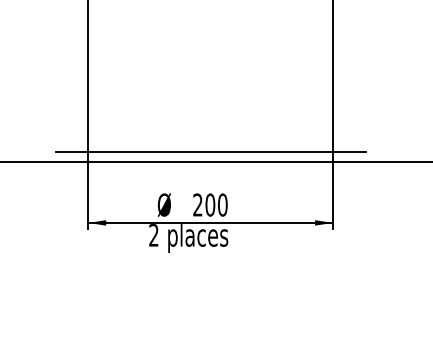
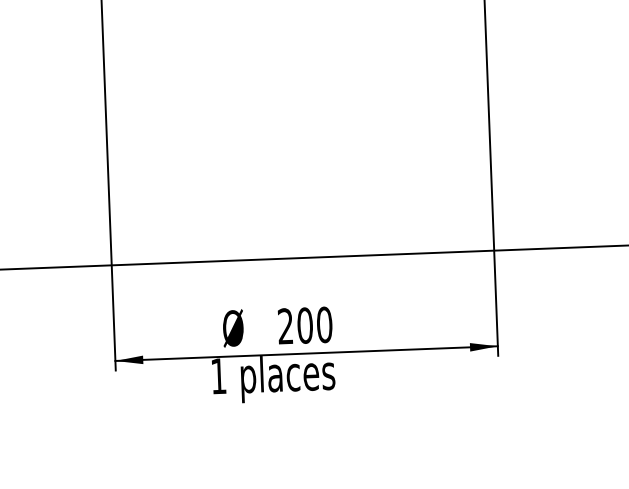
line: (210, 152) -> (302, 243), removed
text: (153, 235) -> (218, 376), 2 -> 1

